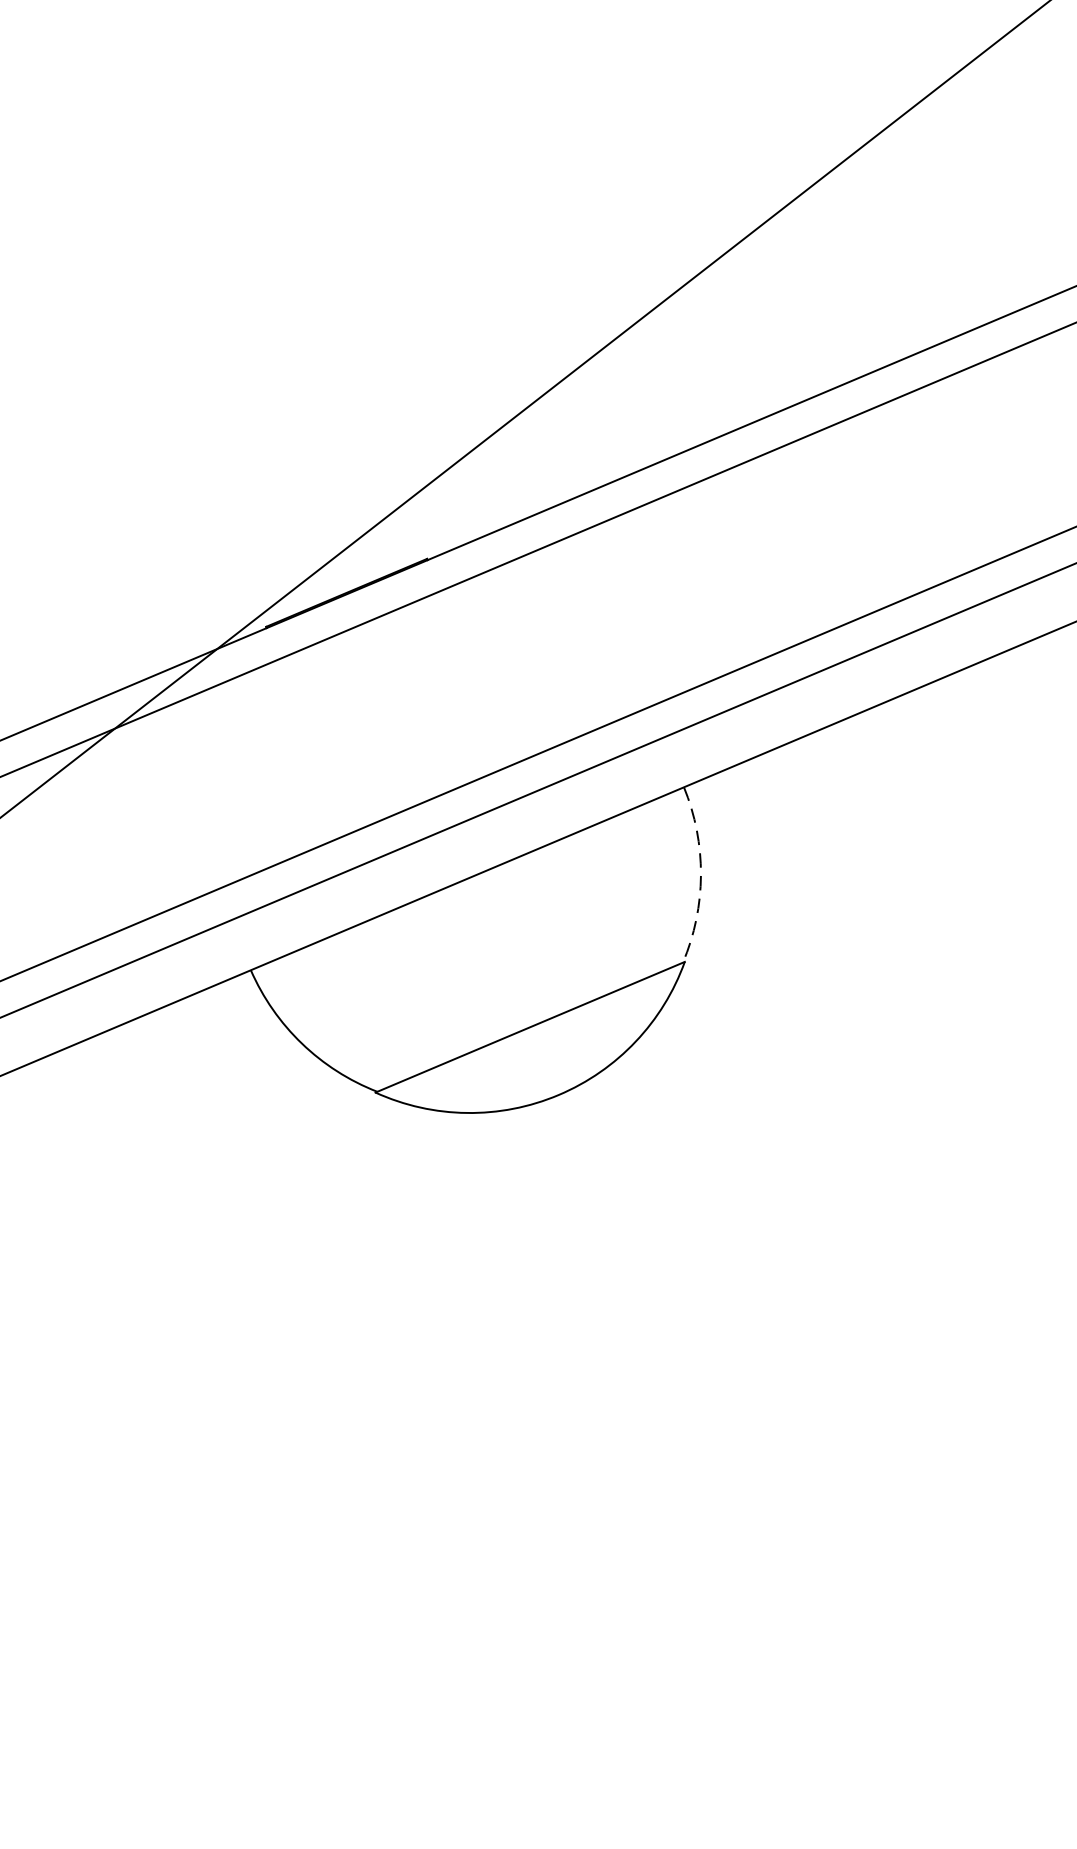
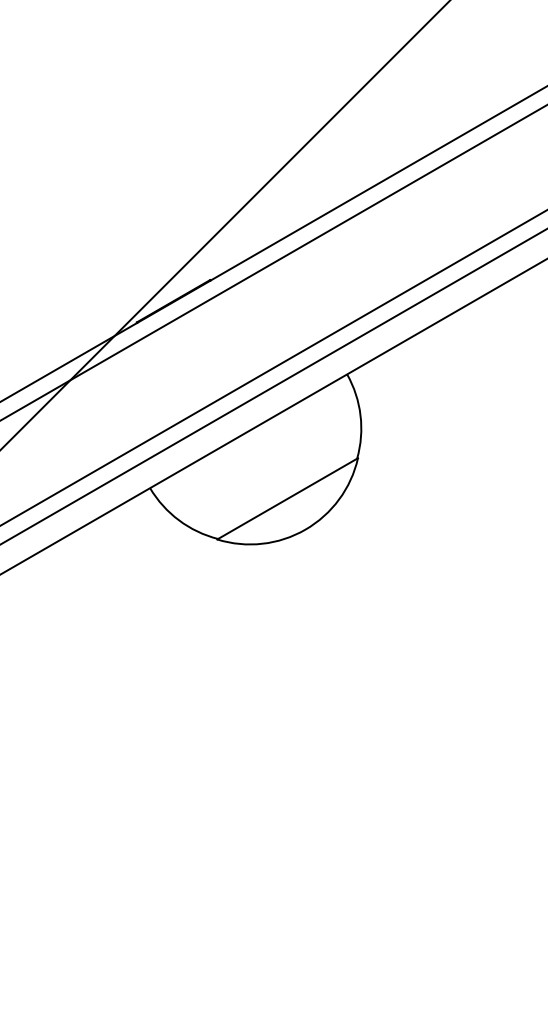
arc: (700, 874) -> (360, 415), dashed -> solid

